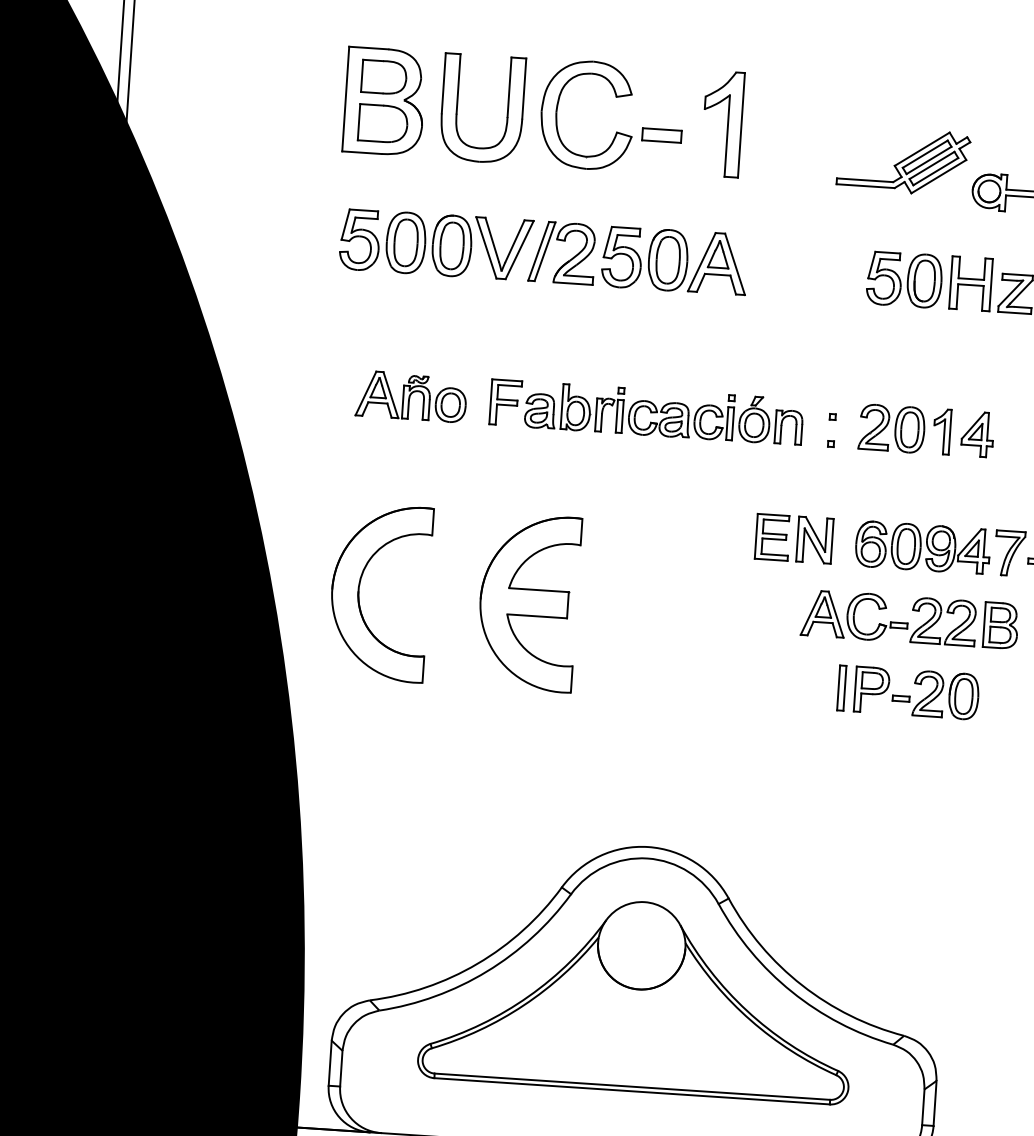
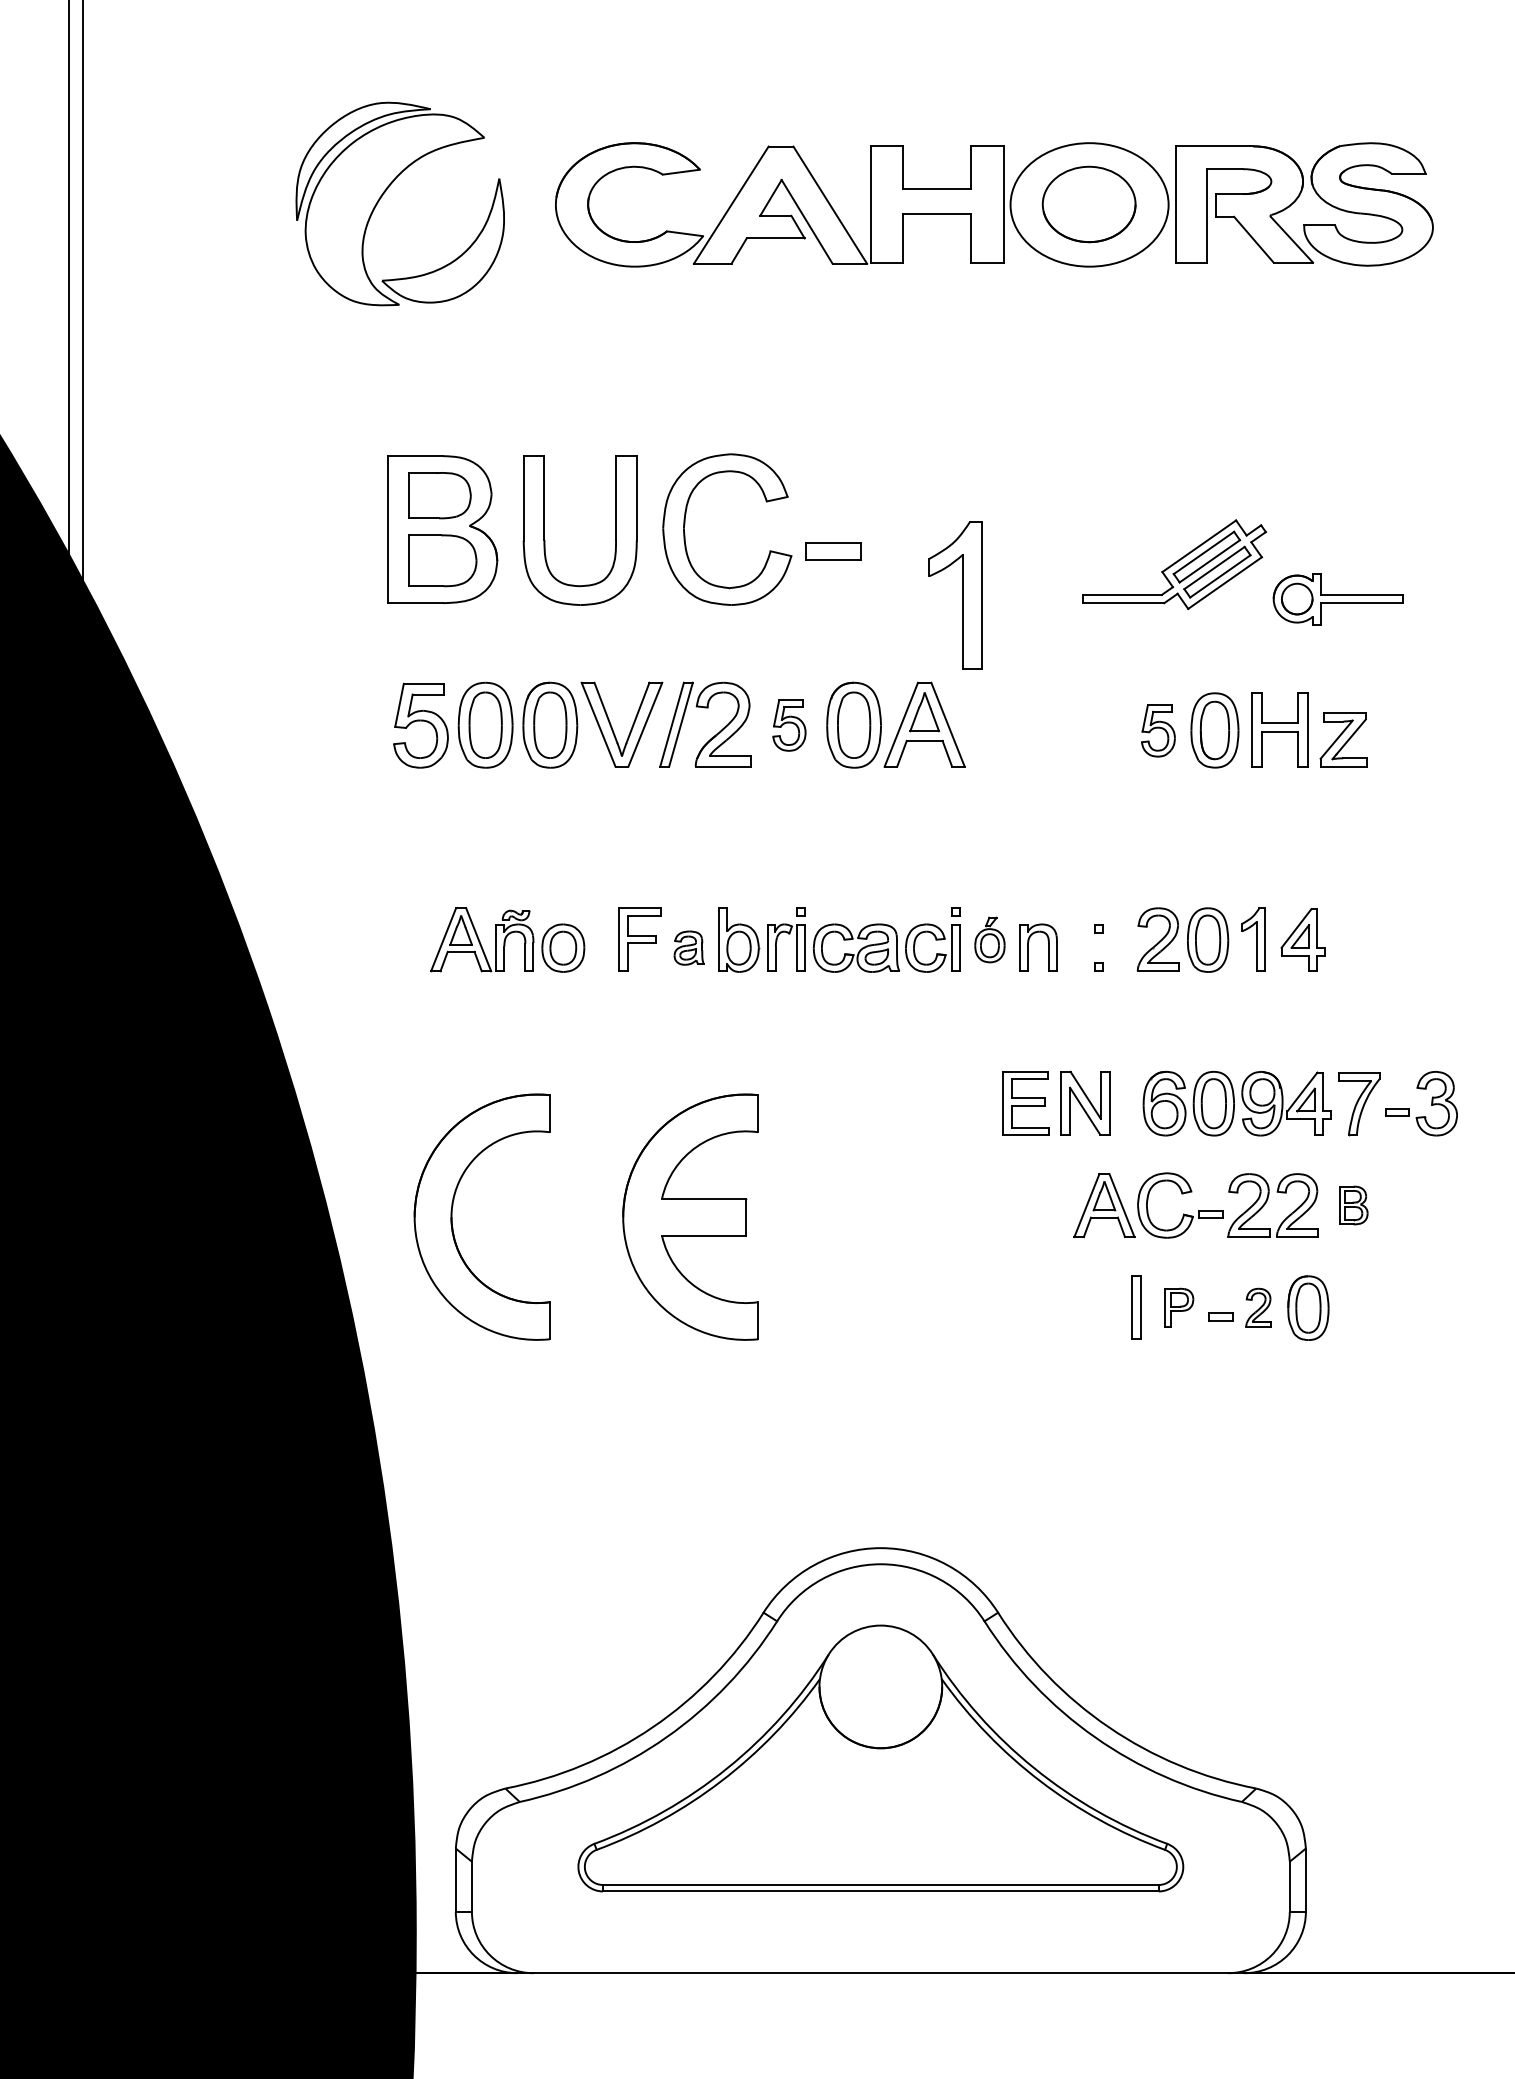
part: (727, 124) -> (962, 595), moved
part: (622, 257) -> (789, 725), size x0.6
part: (884, 278) -> (1158, 730), size x0.7
part: (539, 410) -> (688, 947), size x0.7
part: (754, 419) -> (989, 939), size x0.7
part: (1000, 625) -> (1353, 1205), size x0.6
part: (872, 689) -> (1179, 1307), size x0.6
part: (928, 693) -> (1258, 1307), size x0.6

